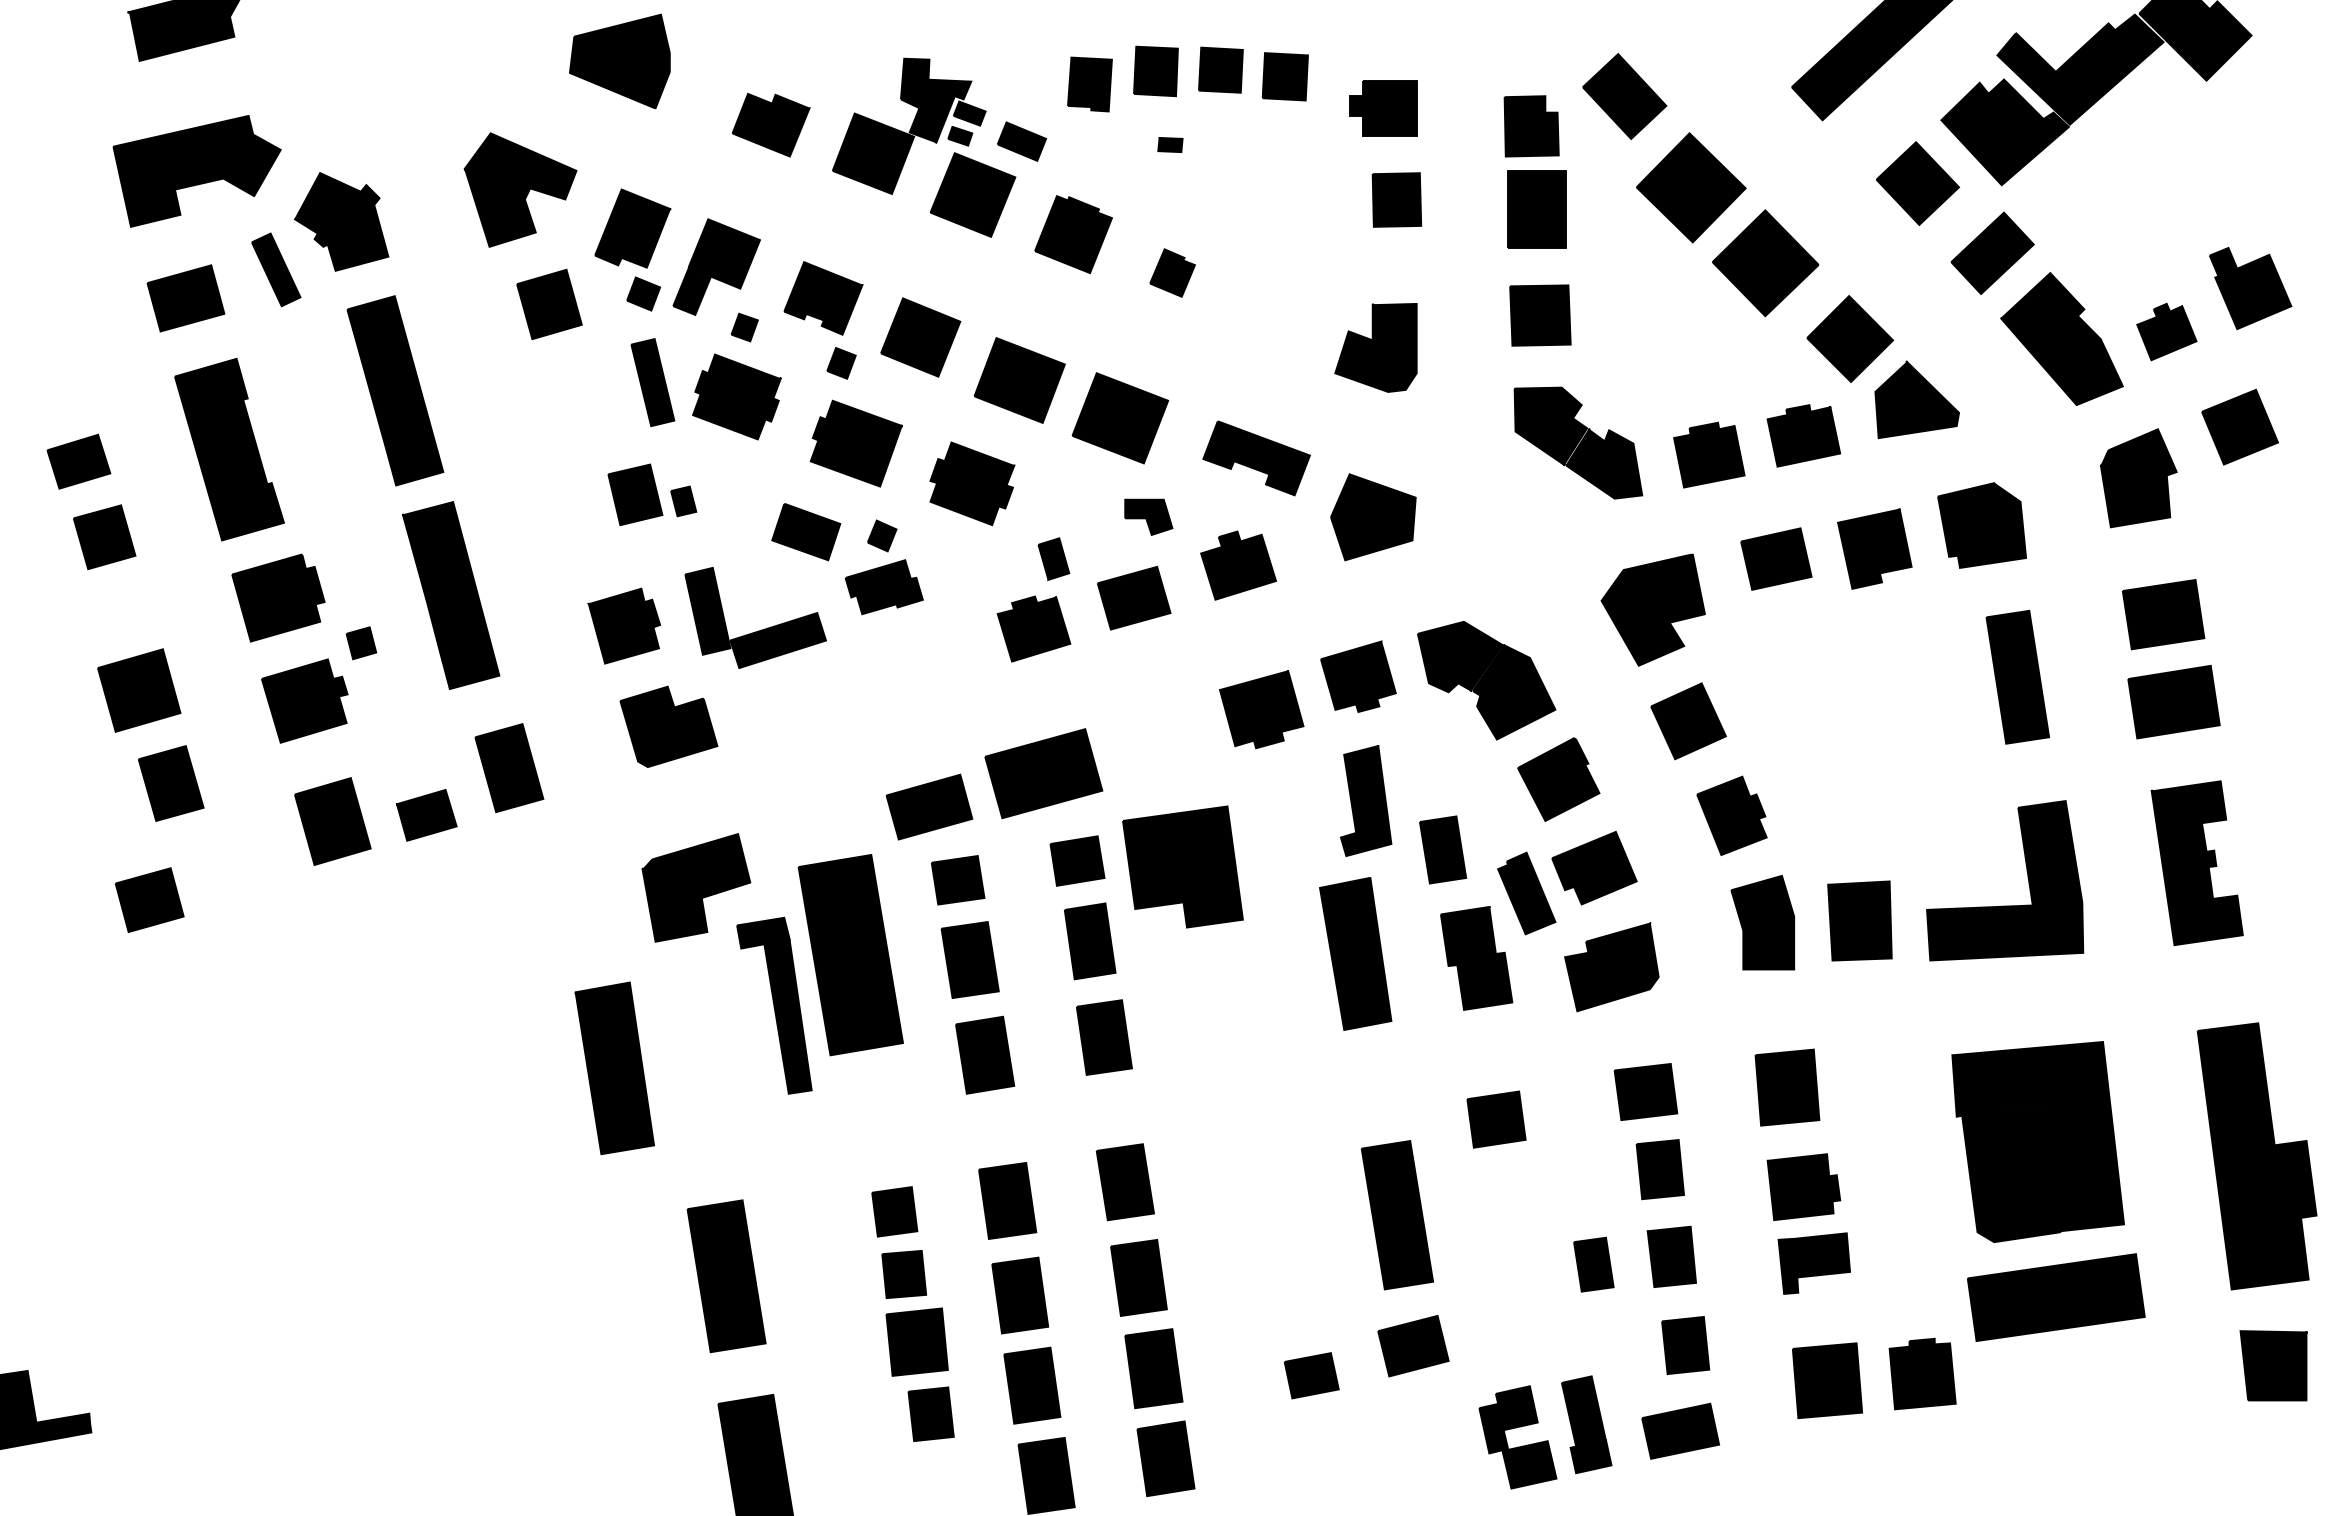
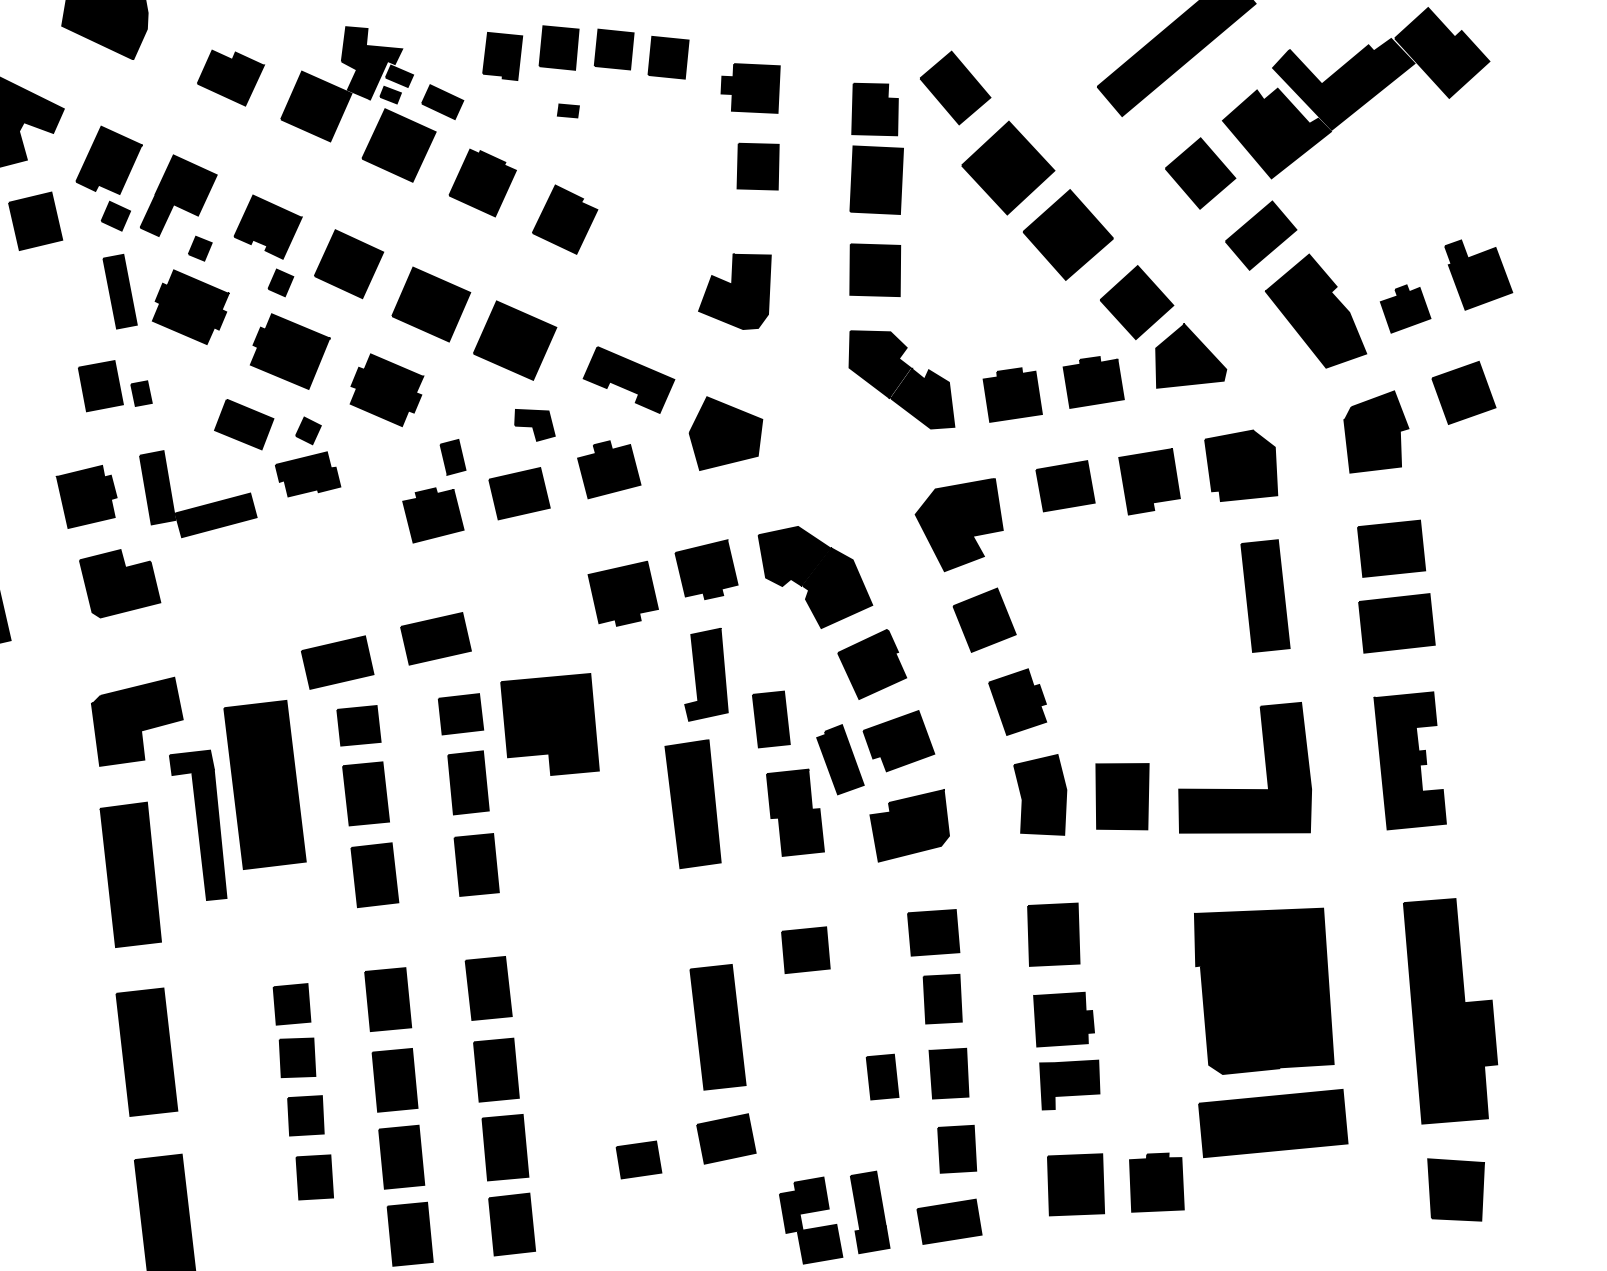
part: (1172, 272) -> (565, 219), size x1.67
part: (1043, 773) -> (435, 638), size x0.71
part: (614, 1068) -> (130, 874), moved
part: (917, 1342) -> (306, 1116), size x0.71

